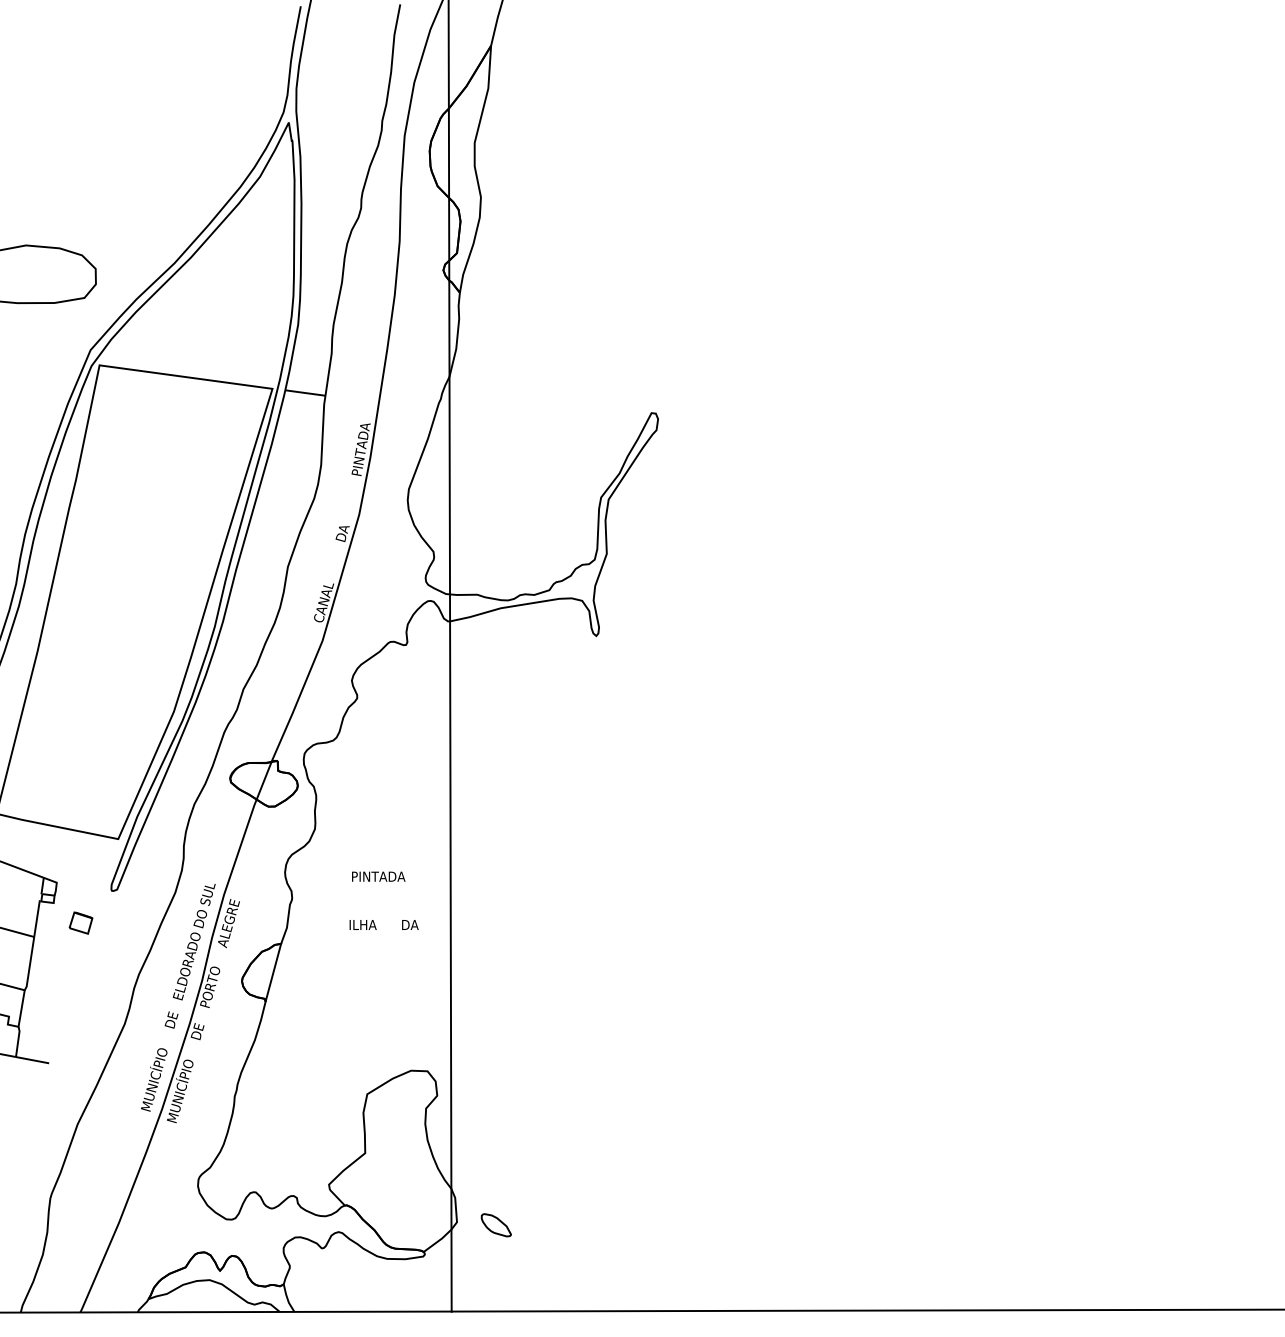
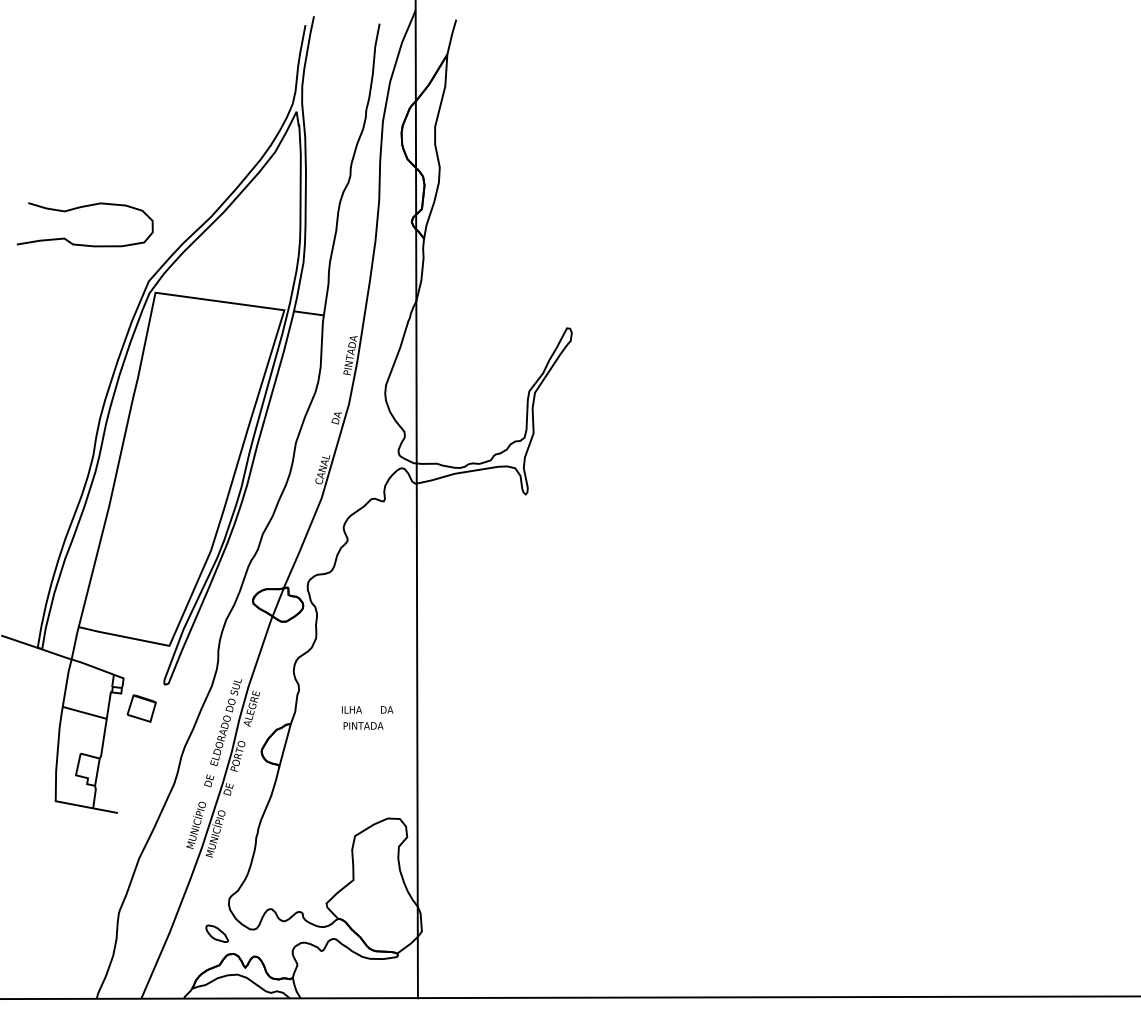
text: (378, 876) -> (363, 725), moved
part: (80, 923) -> (141, 708), size x1.67
part: (495, 1224) -> (216, 933), moved

